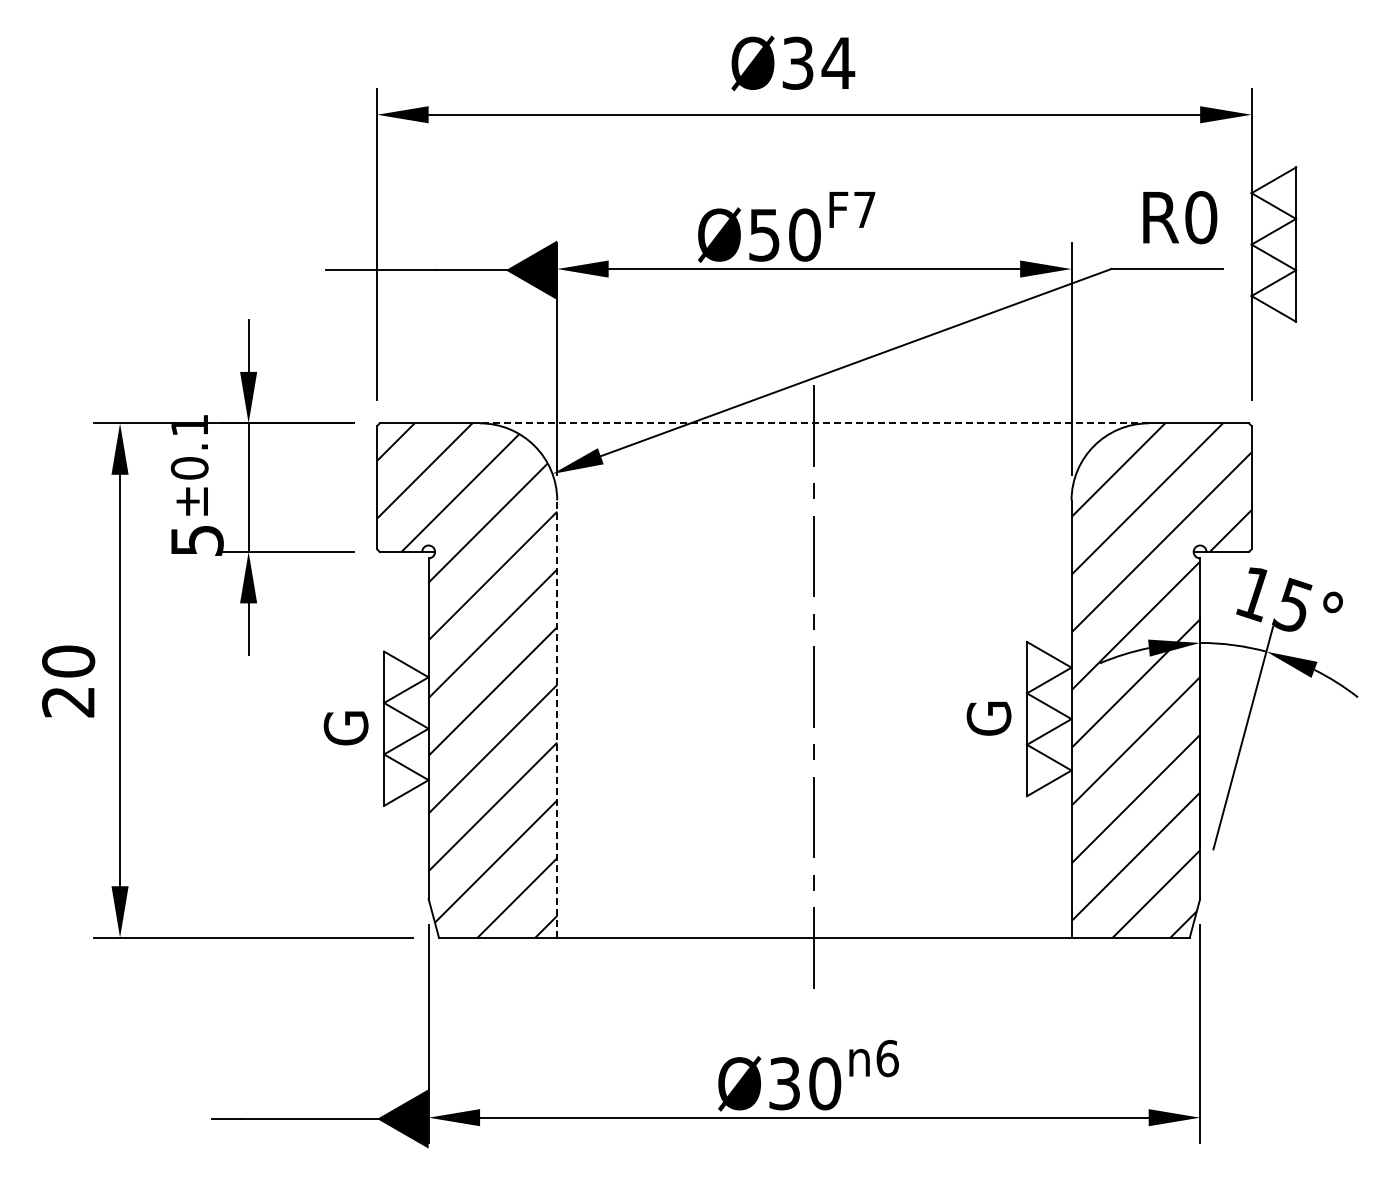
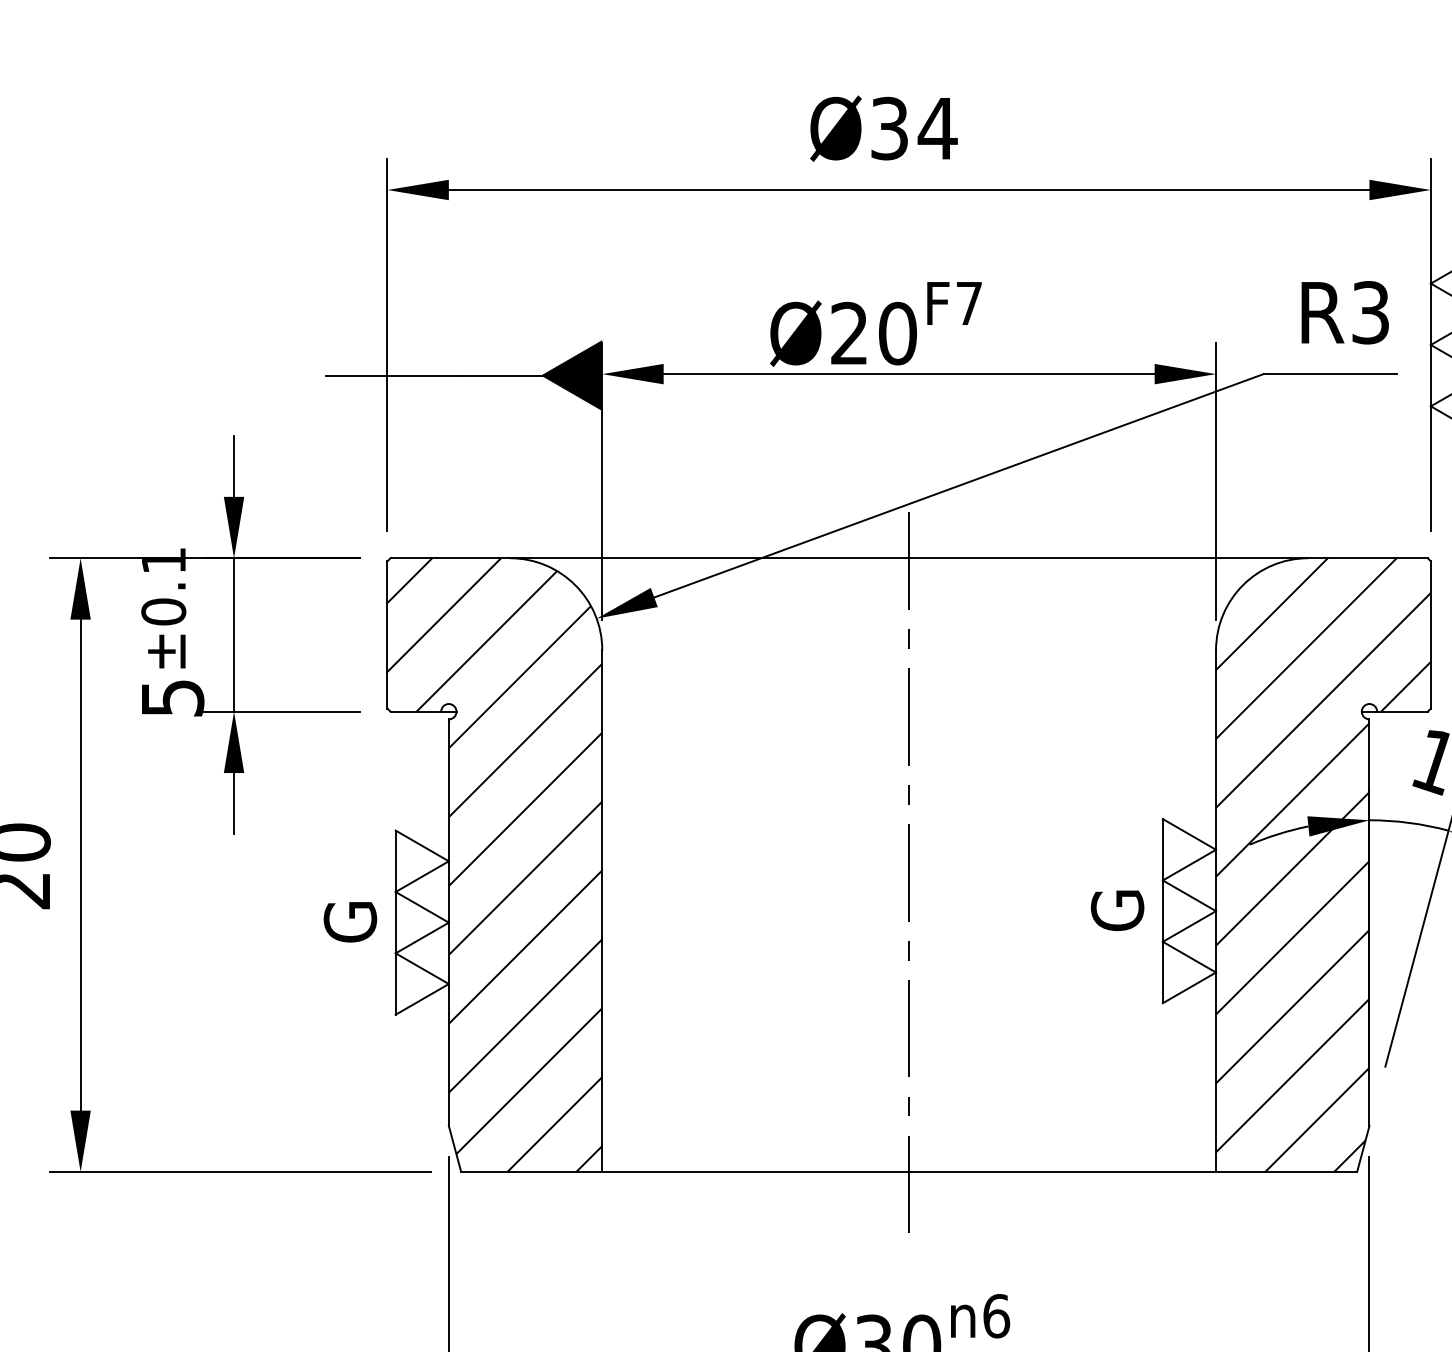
text: (1201, 217) -> (1371, 312), R0 -> R3
text: (764, 234) -> (849, 332), Ø50 -> Ø20
line: (813, 423) -> (908, 558), dashed -> solid
line: (557, 719) -> (602, 911), dashed -> solid

